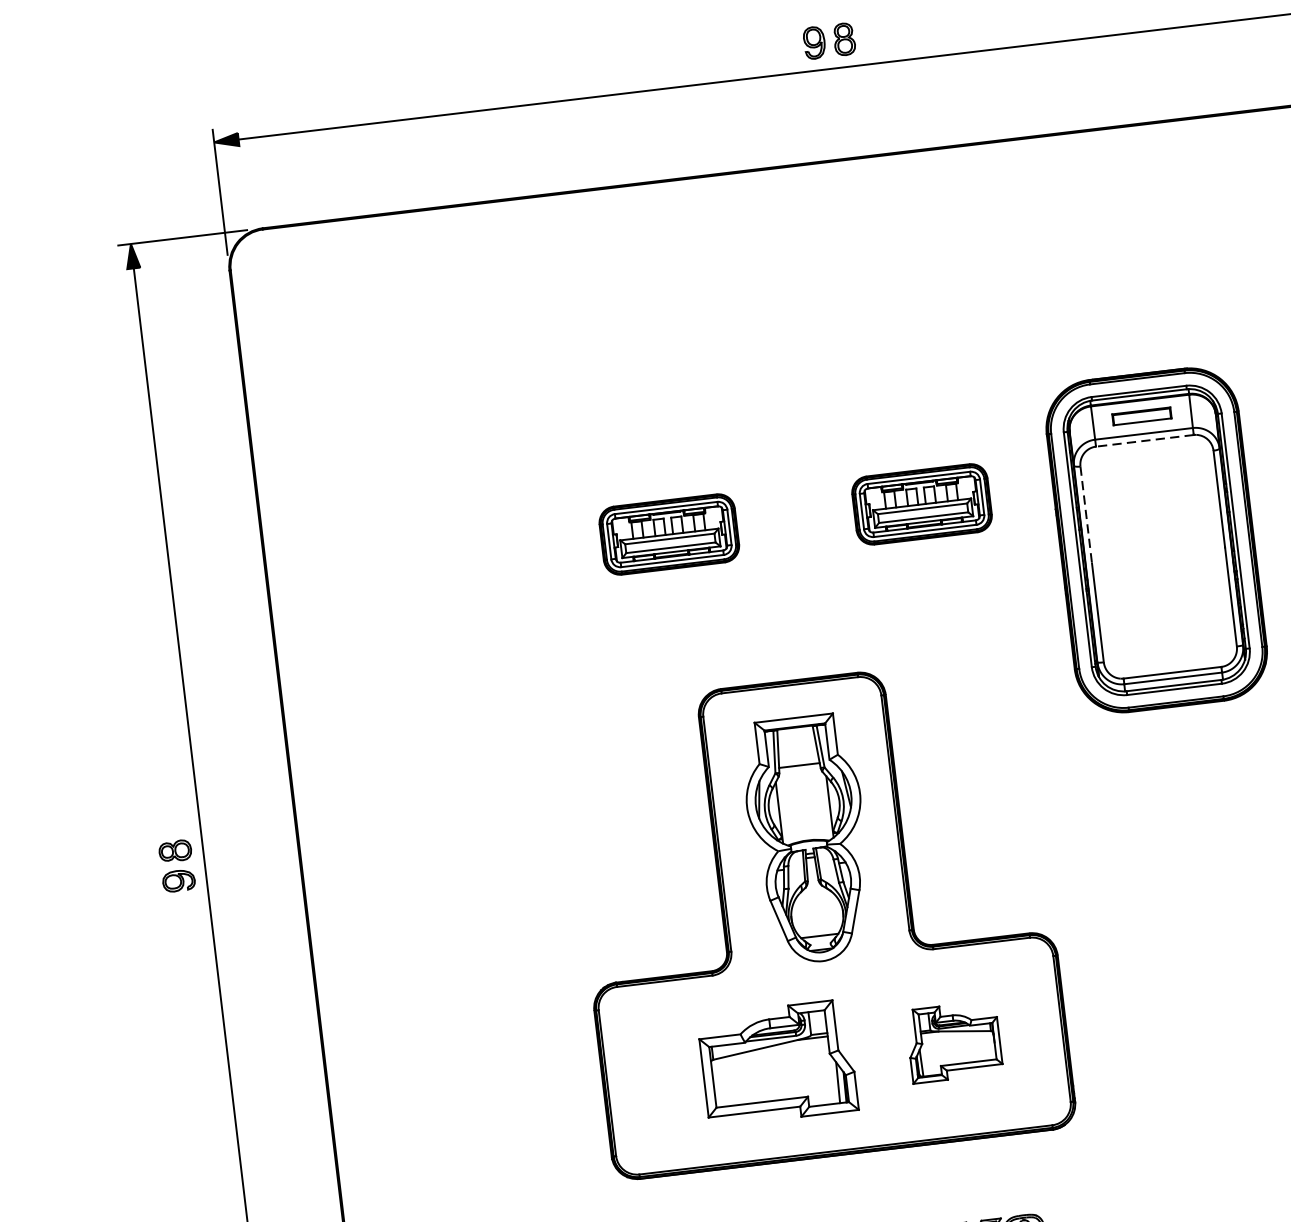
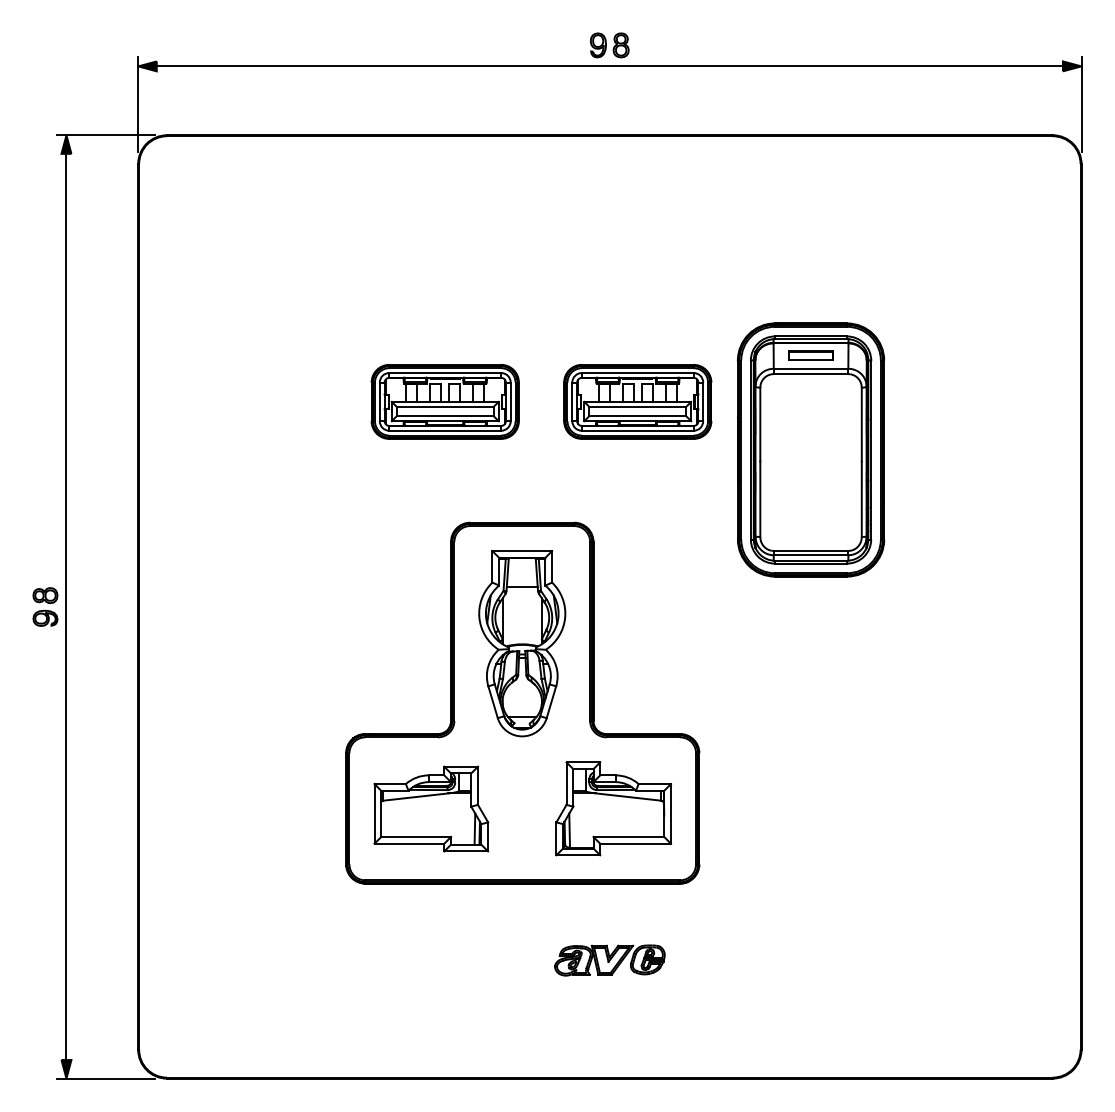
line: (1144, 441) -> (810, 374), dashed -> solid
part: (921, 503) -> (637, 401), size x1.43
line: (1086, 514) -> (760, 424), dashed -> solid
part: (668, 534) -> (444, 401), size x1.43
part: (953, 1041) -> (613, 808), size x1.67
part: (777, 1062) -> (431, 808), moved

